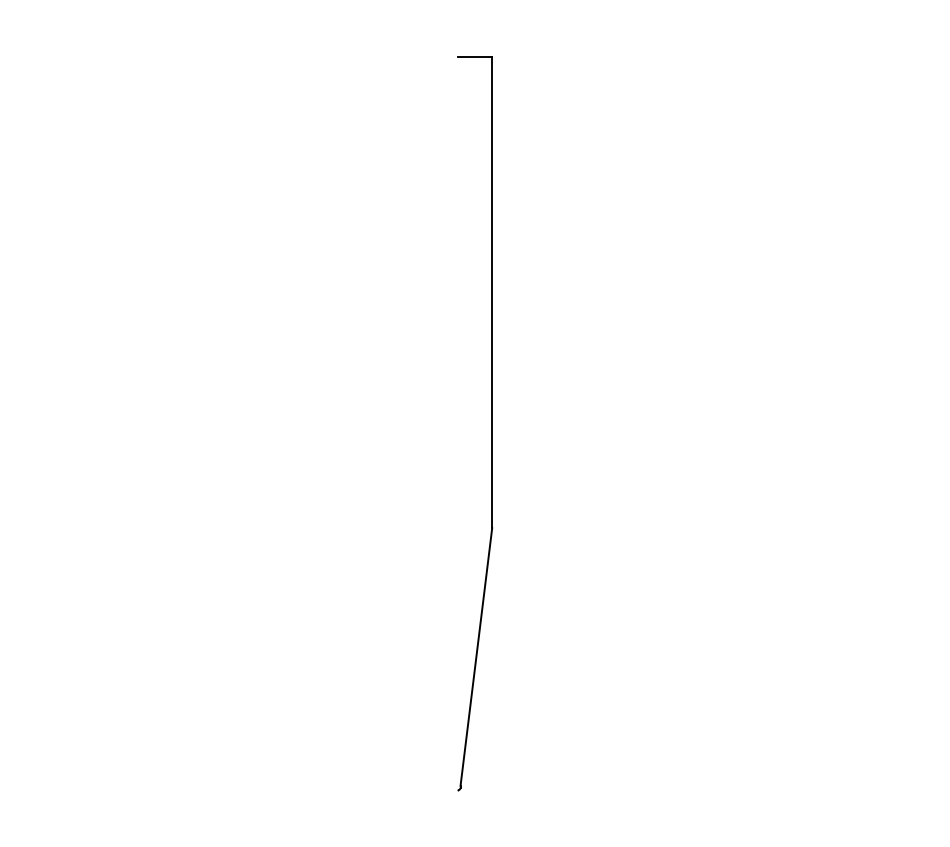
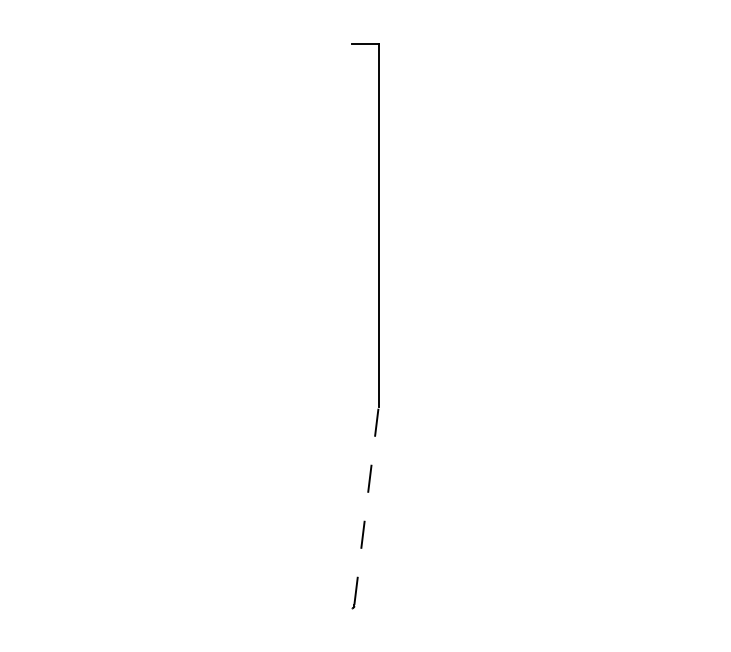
line: (476, 657) -> (366, 506), solid -> dashed

